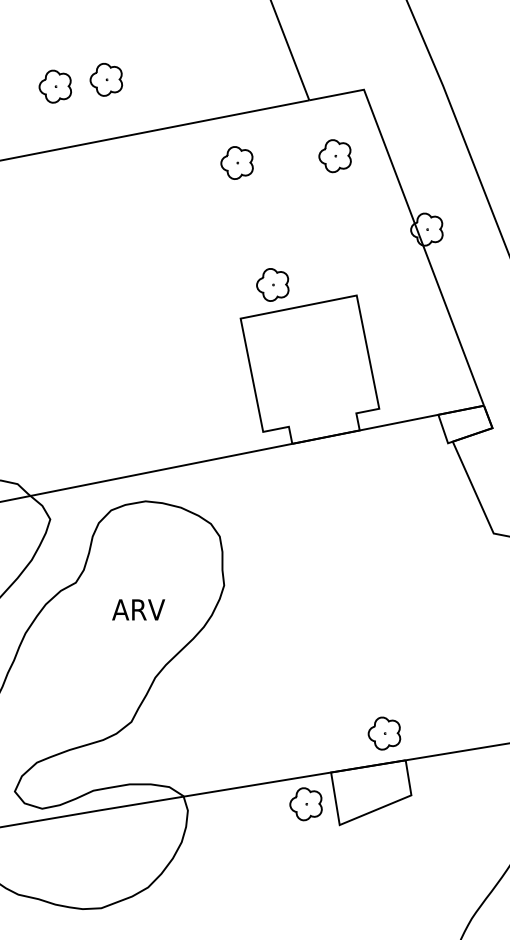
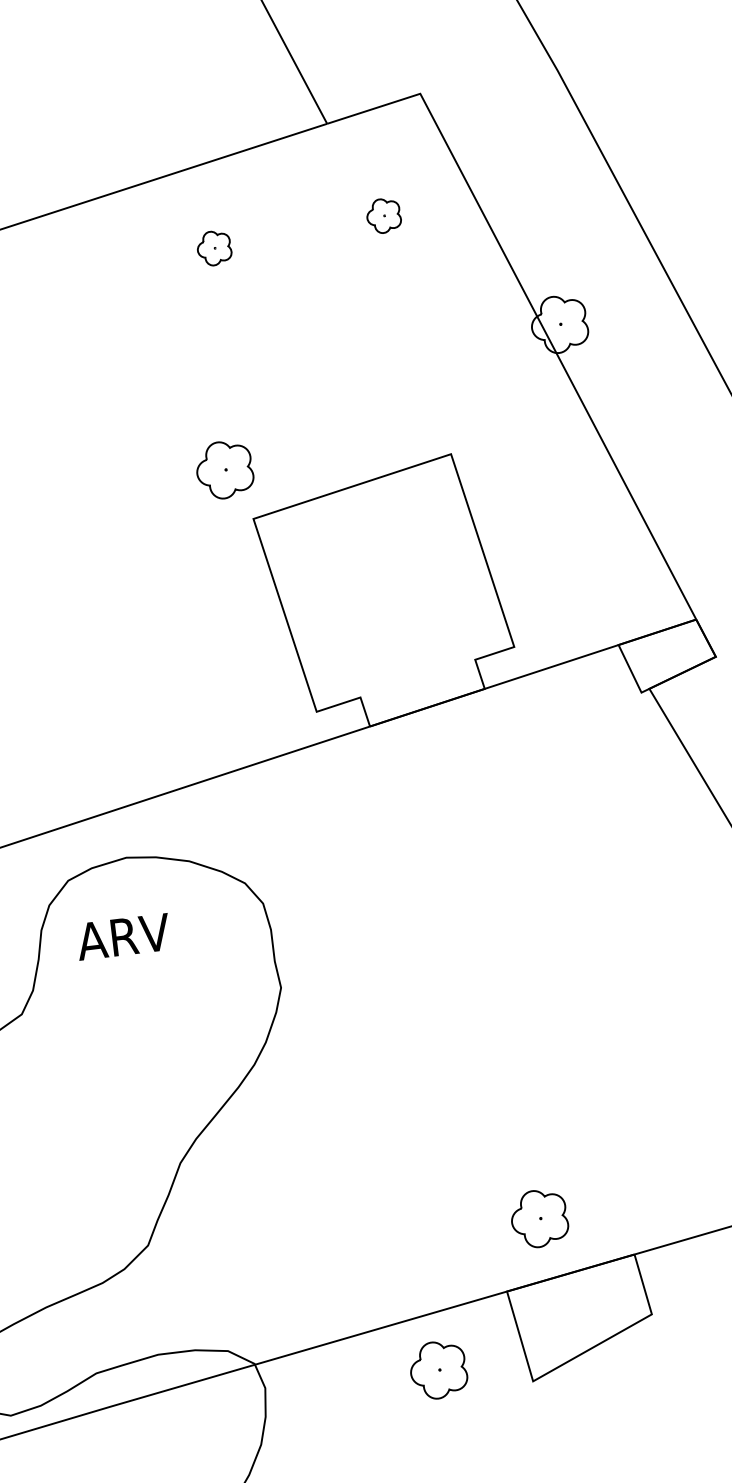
part: (334, 156) -> (382, 216), size x0.6
part: (236, 162) -> (213, 247), size x0.6
part: (272, 284) -> (224, 469), moved
text: (138, 609) -> (123, 936), moved
part: (384, 733) -> (539, 1218), moved
part: (305, 804) -> (437, 1370), moved

